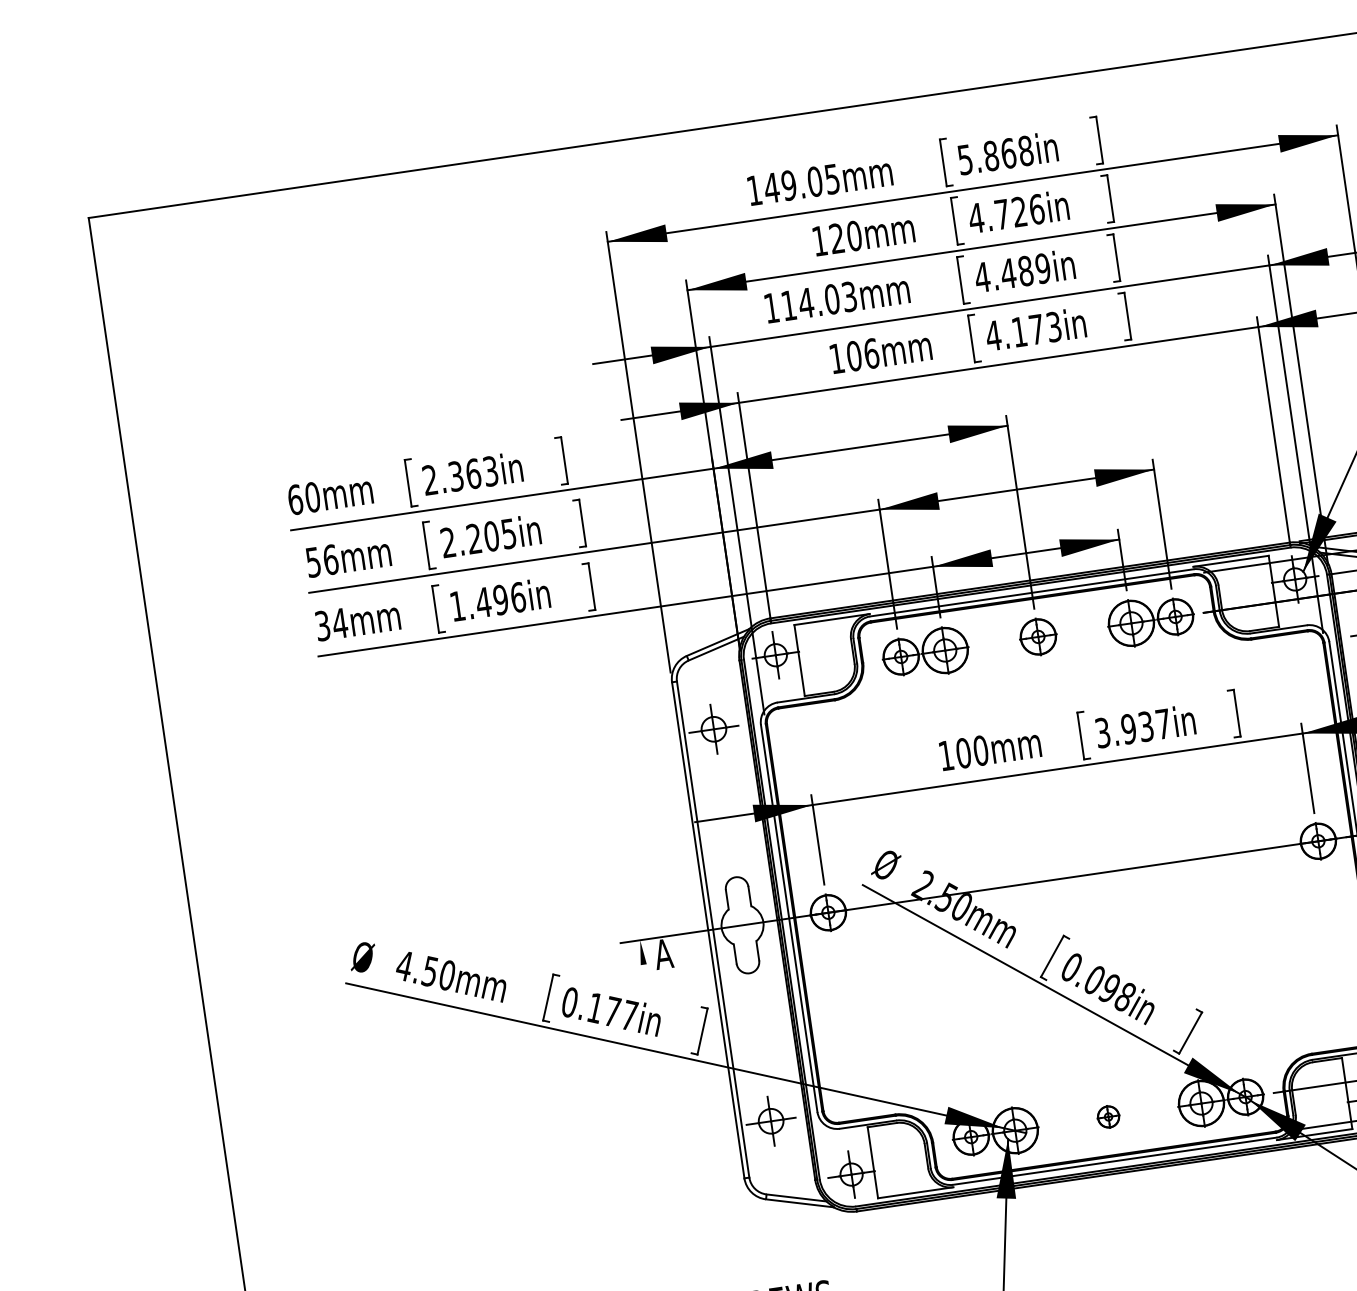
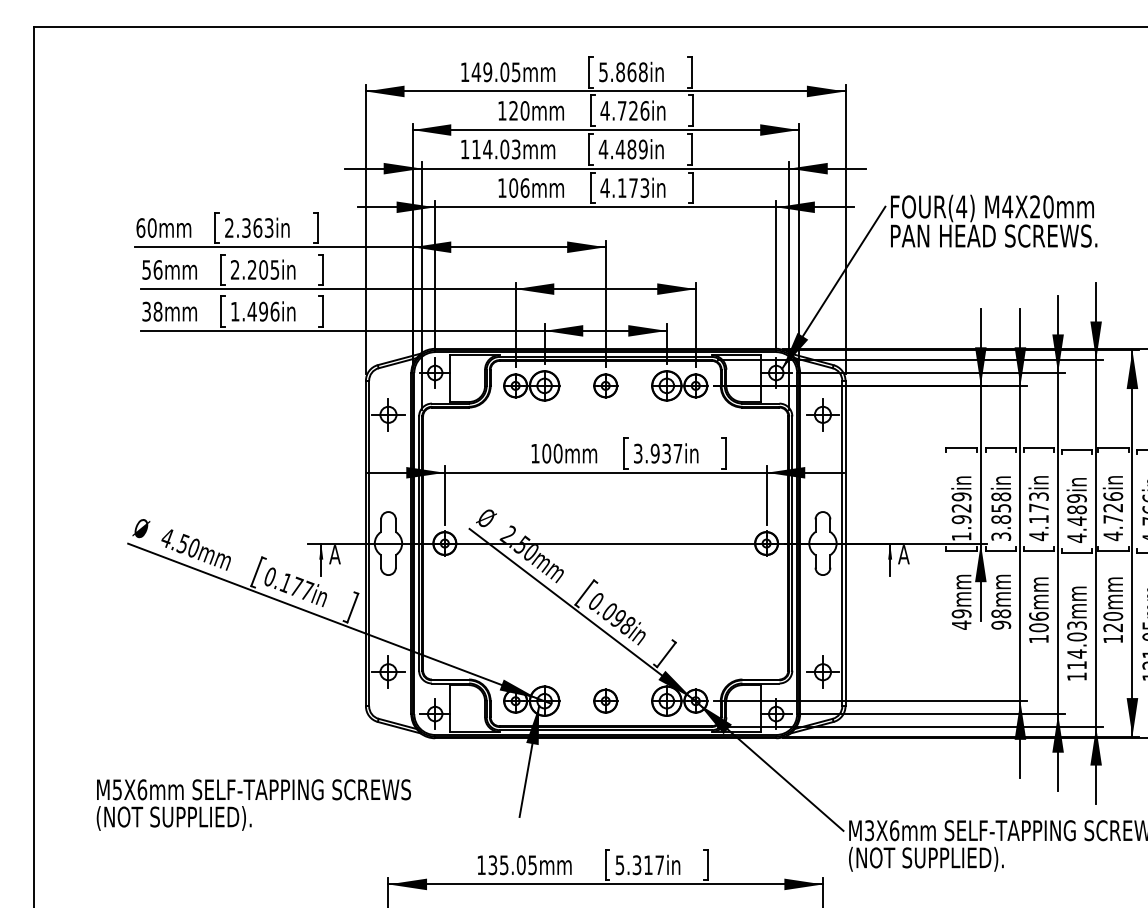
text: (339, 623) -> (157, 311), 34mm -> 38mm
line: (644, 964) -> (321, 559), added
part: (1107, 1116) -> (605, 700), size x1.67

